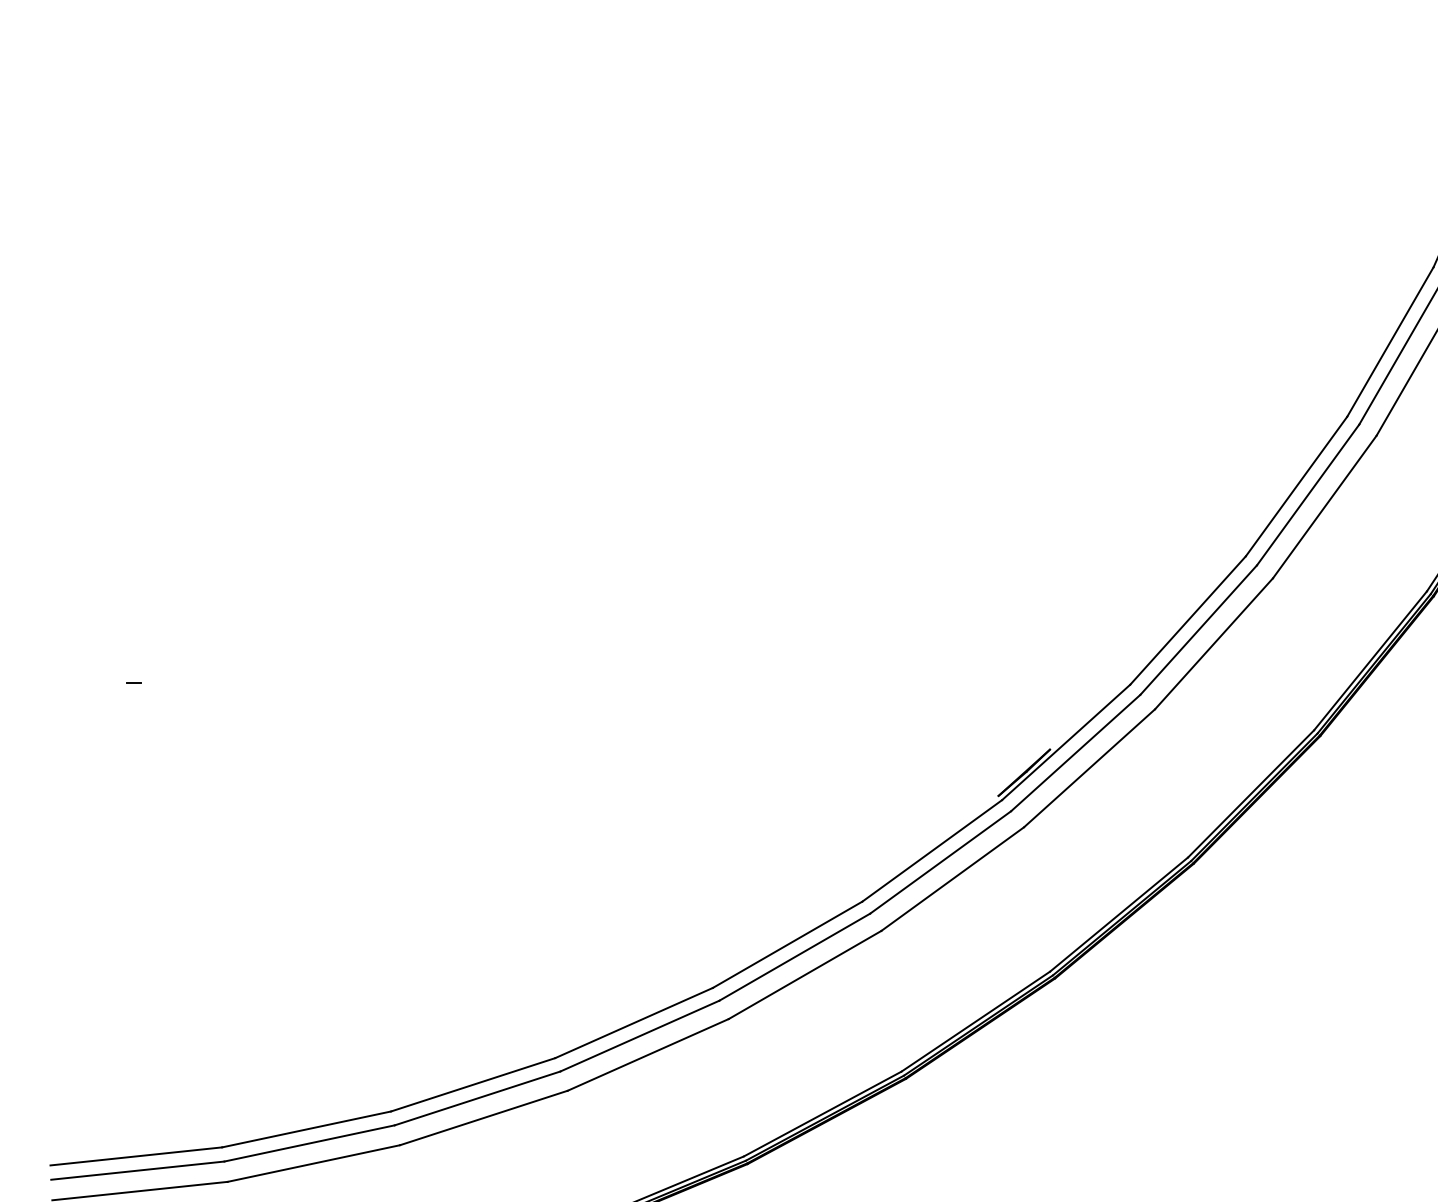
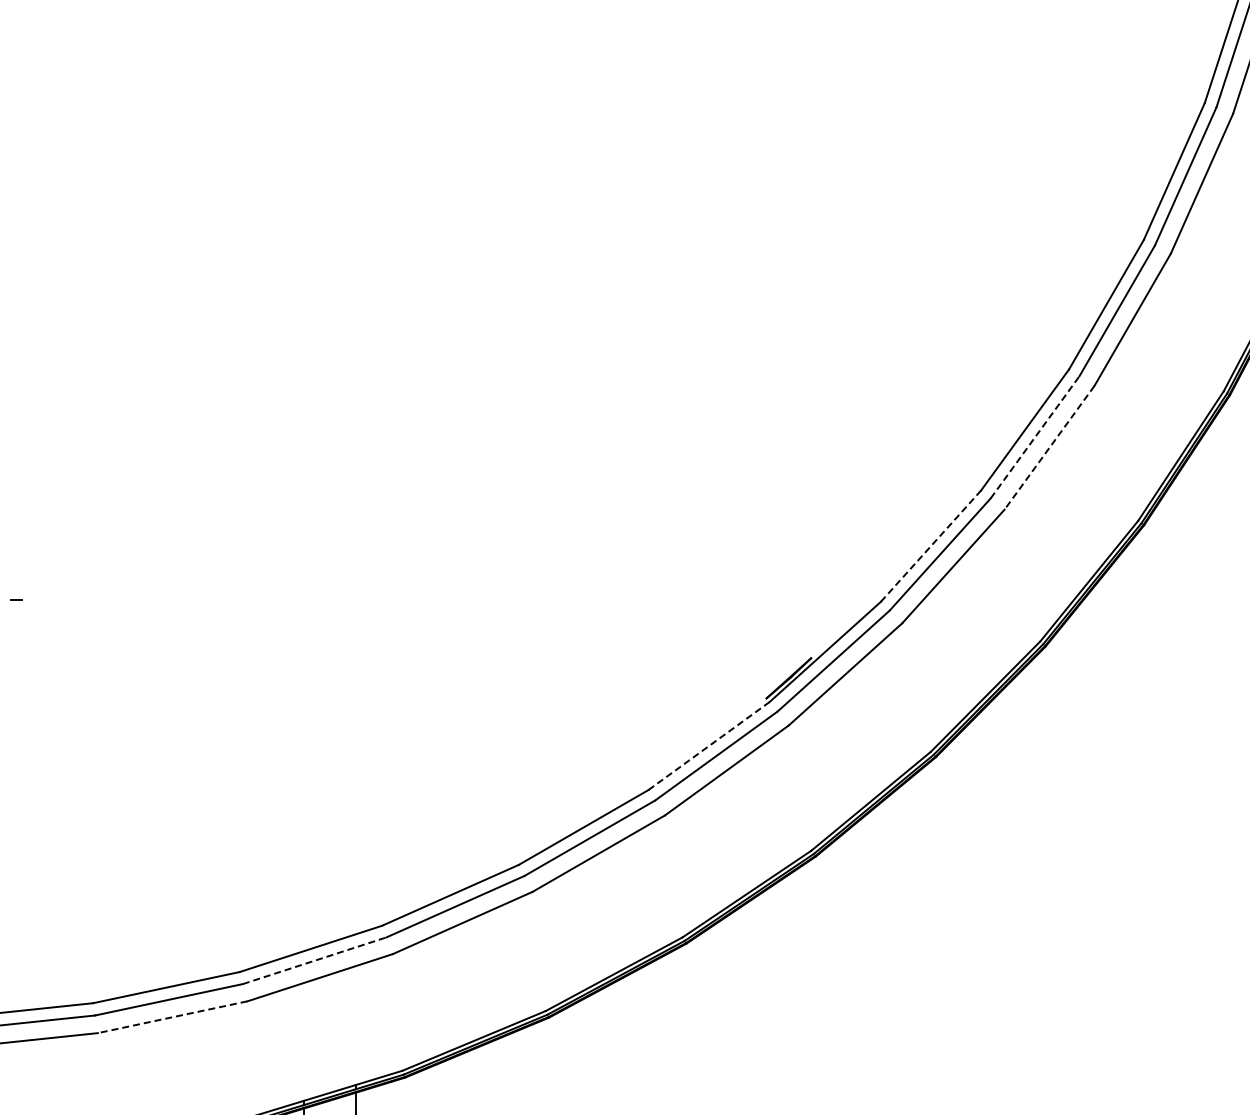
line: (1308, 495) -> (1035, 437), solid -> dashed
line: (1324, 507) -> (1049, 448), solid -> dashed
line: (1187, 620) -> (930, 546), solid -> dashed
line: (932, 851) -> (709, 746), solid -> dashed
line: (477, 1098) -> (314, 960), solid -> dashed
line: (313, 1163) -> (172, 1017), solid -> dashed

